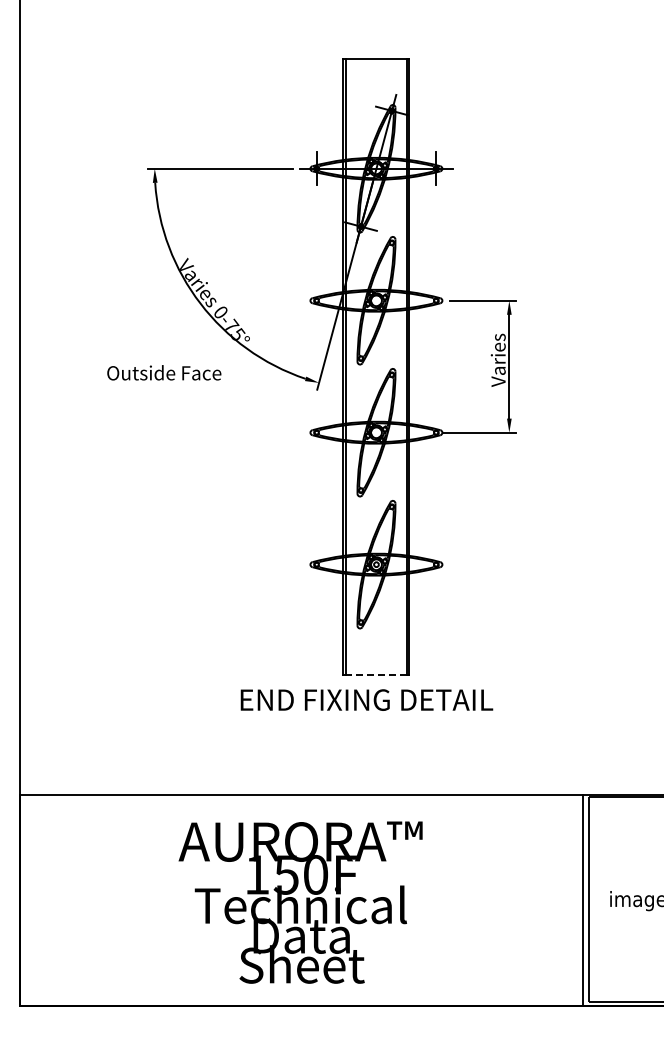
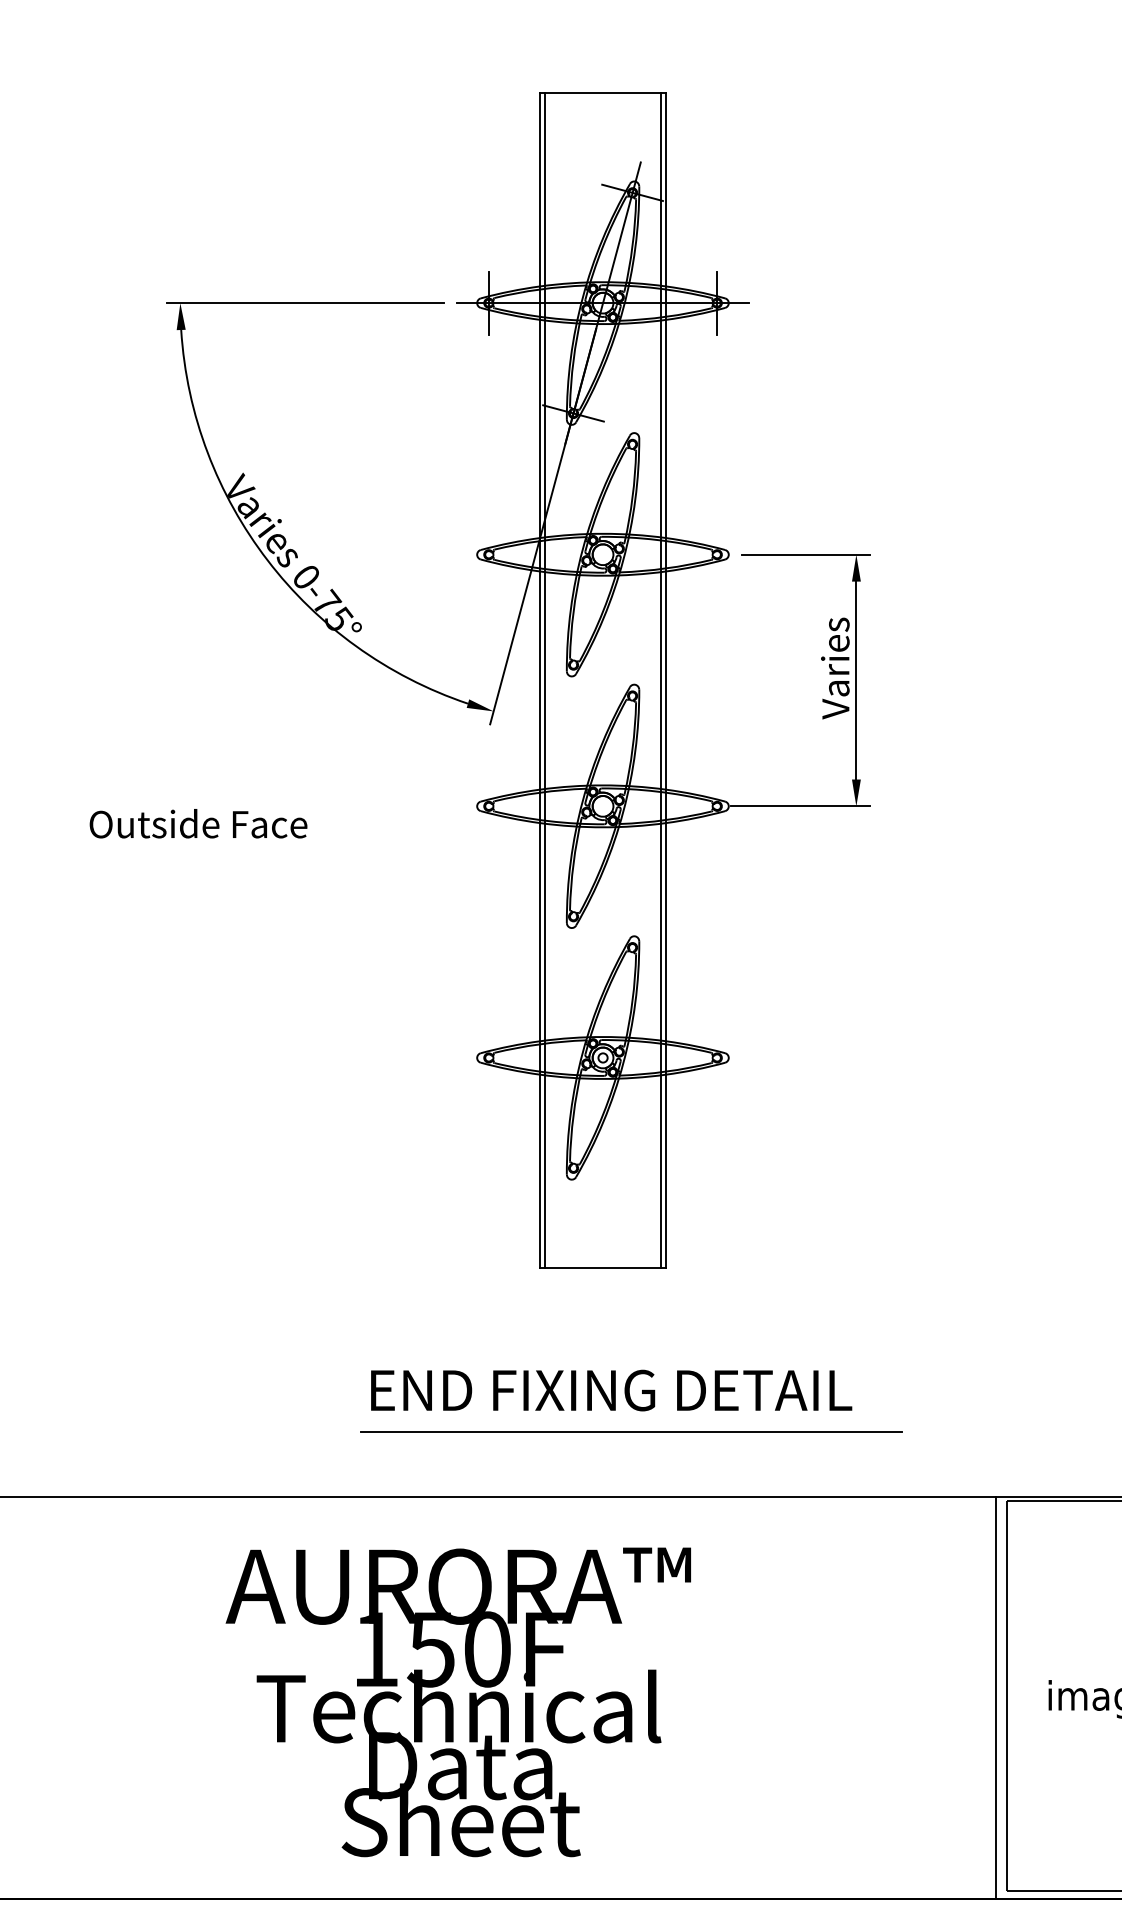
text: (164, 372) -> (198, 823), moved
line: (375, 674) -> (601, 1267), dashed -> solid
text: (366, 699) -> (610, 1389), moved
line: (391, 760) -> (631, 1431), added

